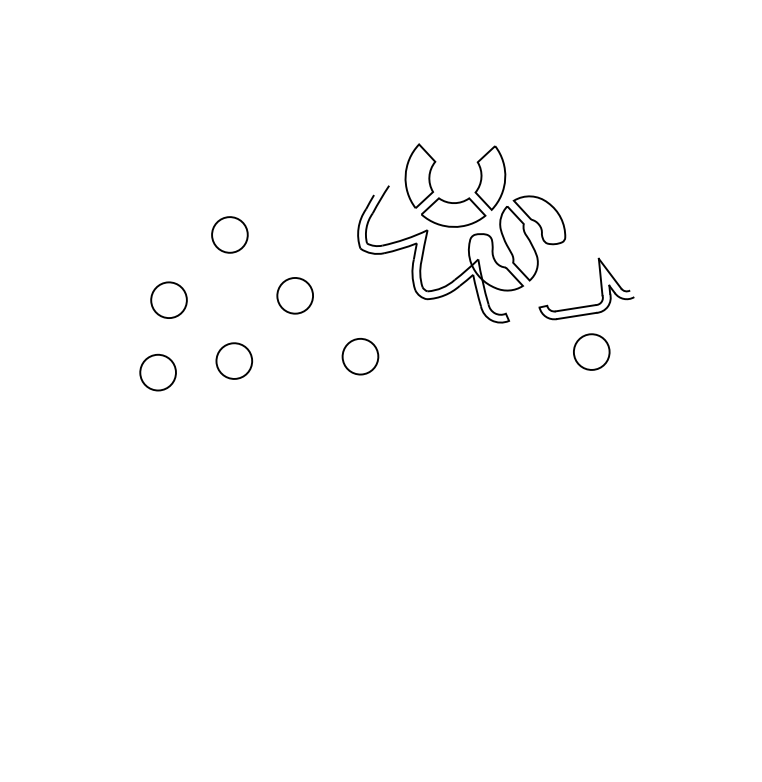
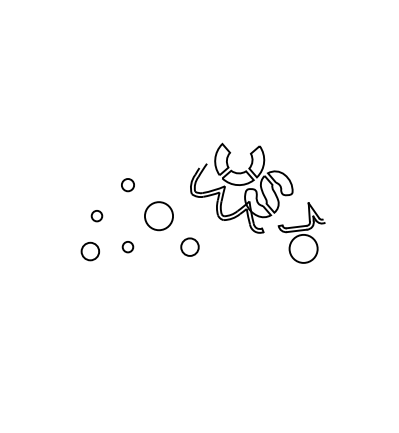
circle: (228, 233) -> (127, 184), size x0.7
circle: (294, 294) -> (158, 215), size x1.6
circle: (167, 298) -> (96, 215), size x0.6
circle: (591, 351) -> (303, 248), size x1.6
circle: (233, 359) -> (127, 246), size x0.6

